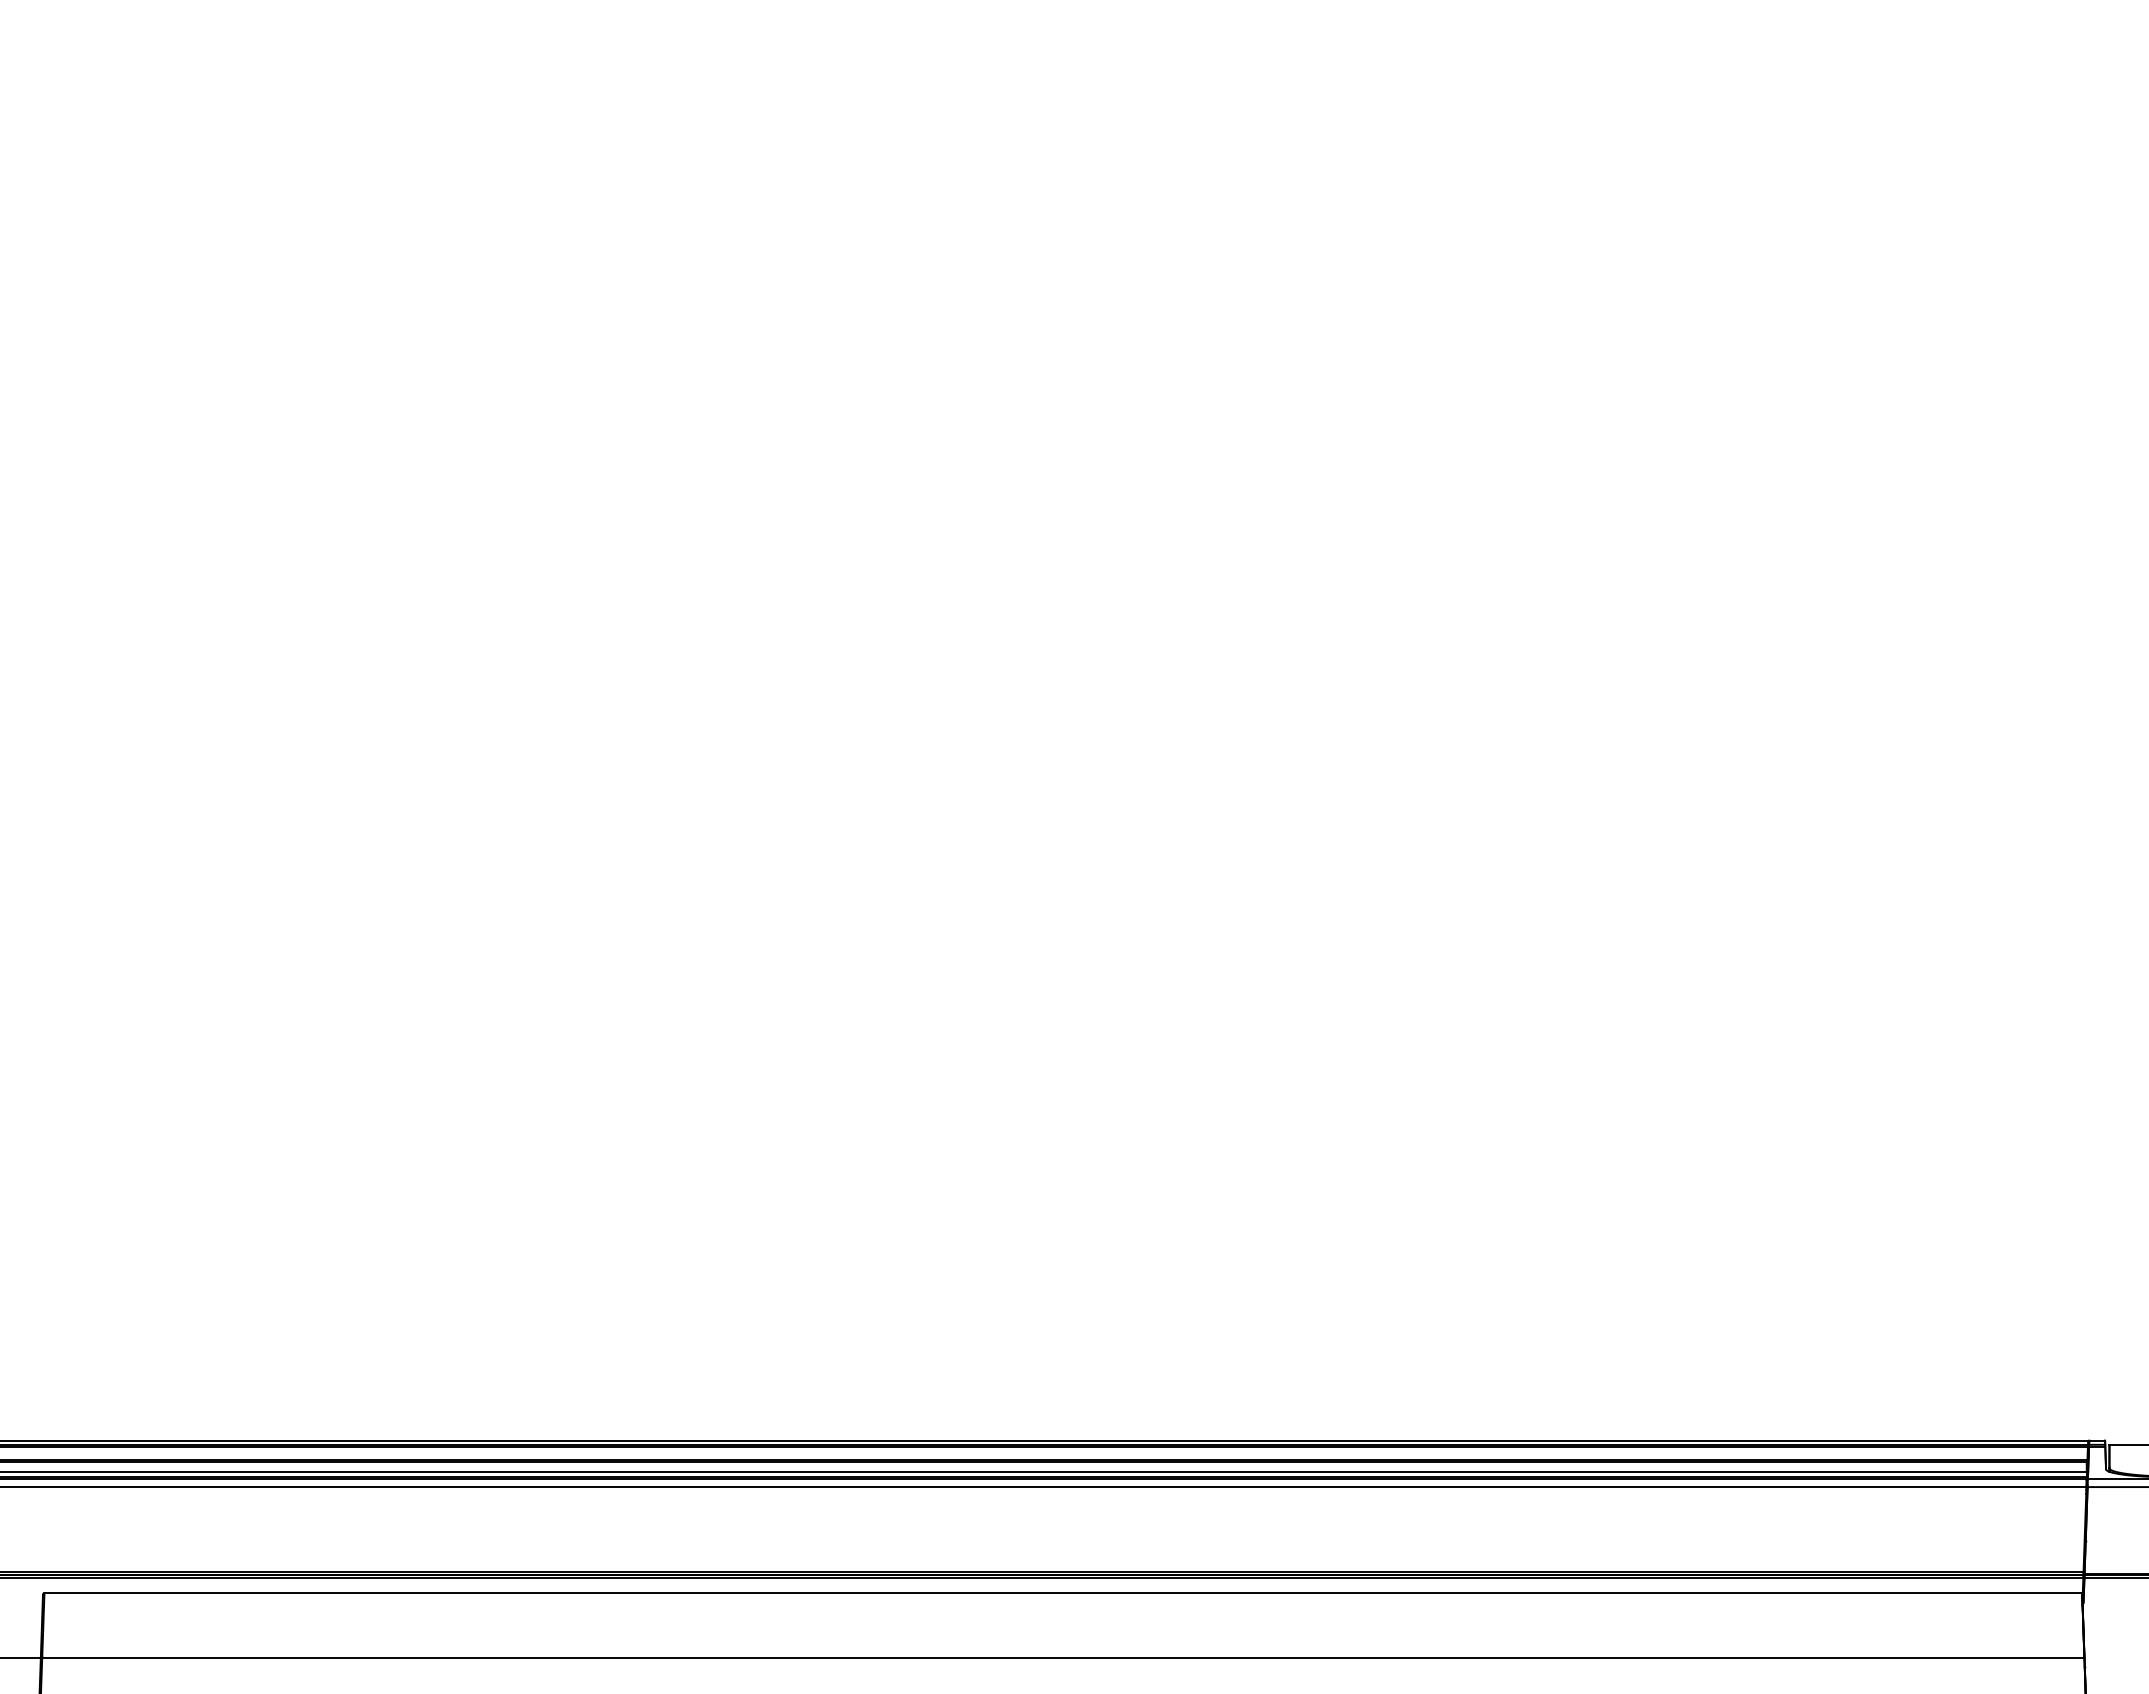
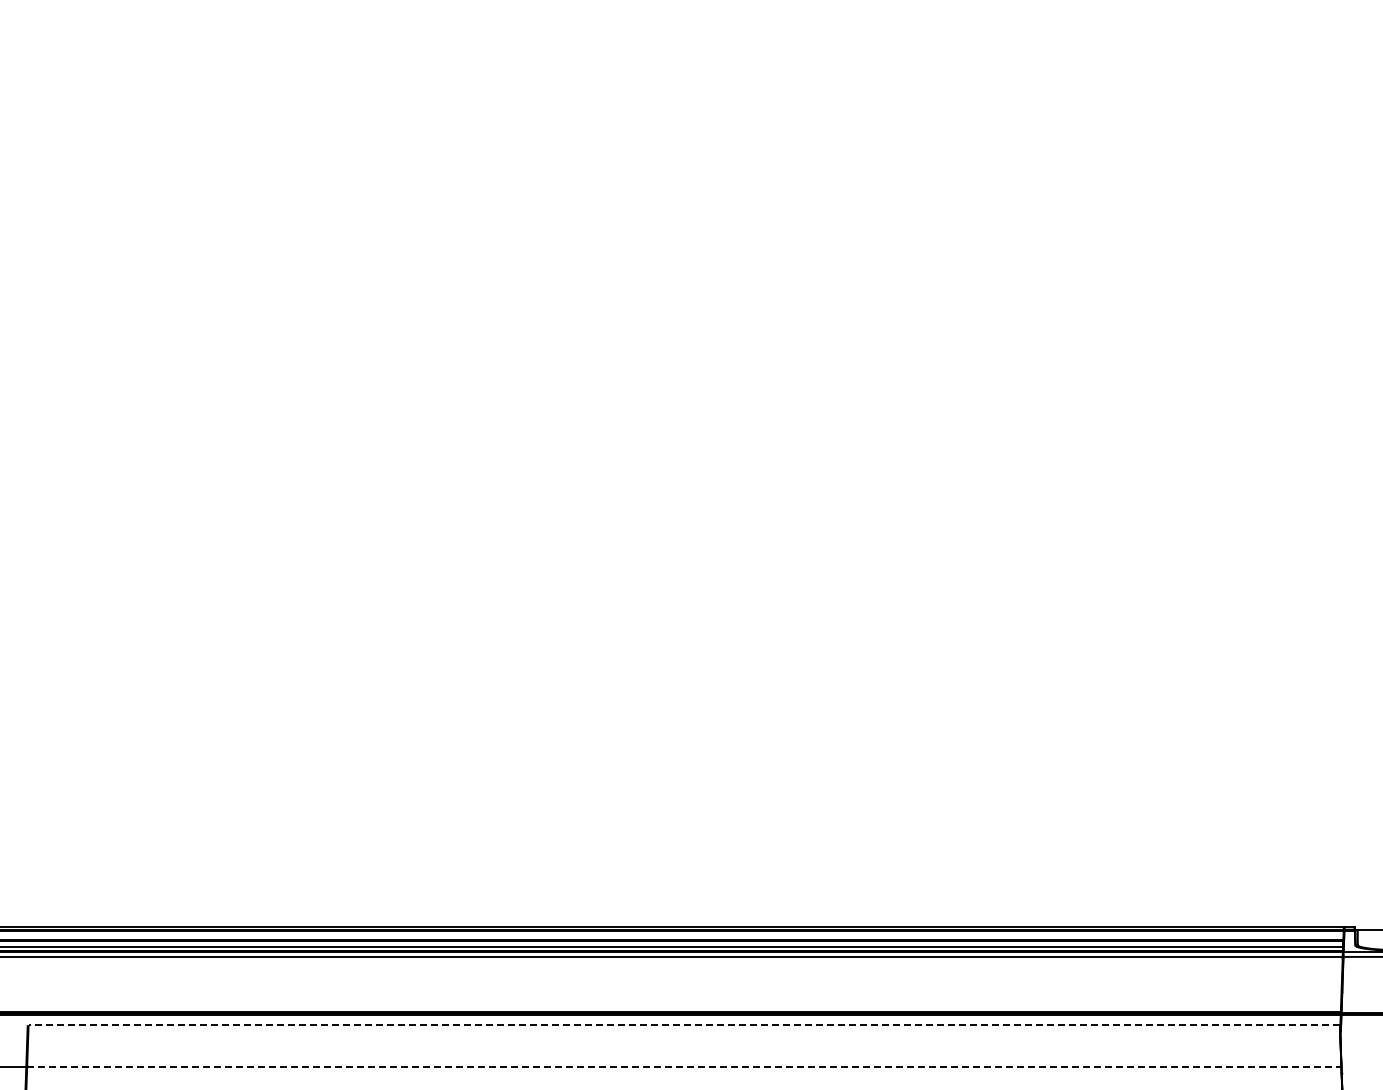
line: (1063, 1593) -> (684, 1025), solid -> dashed
line: (1063, 1657) -> (684, 1066), solid -> dashed

